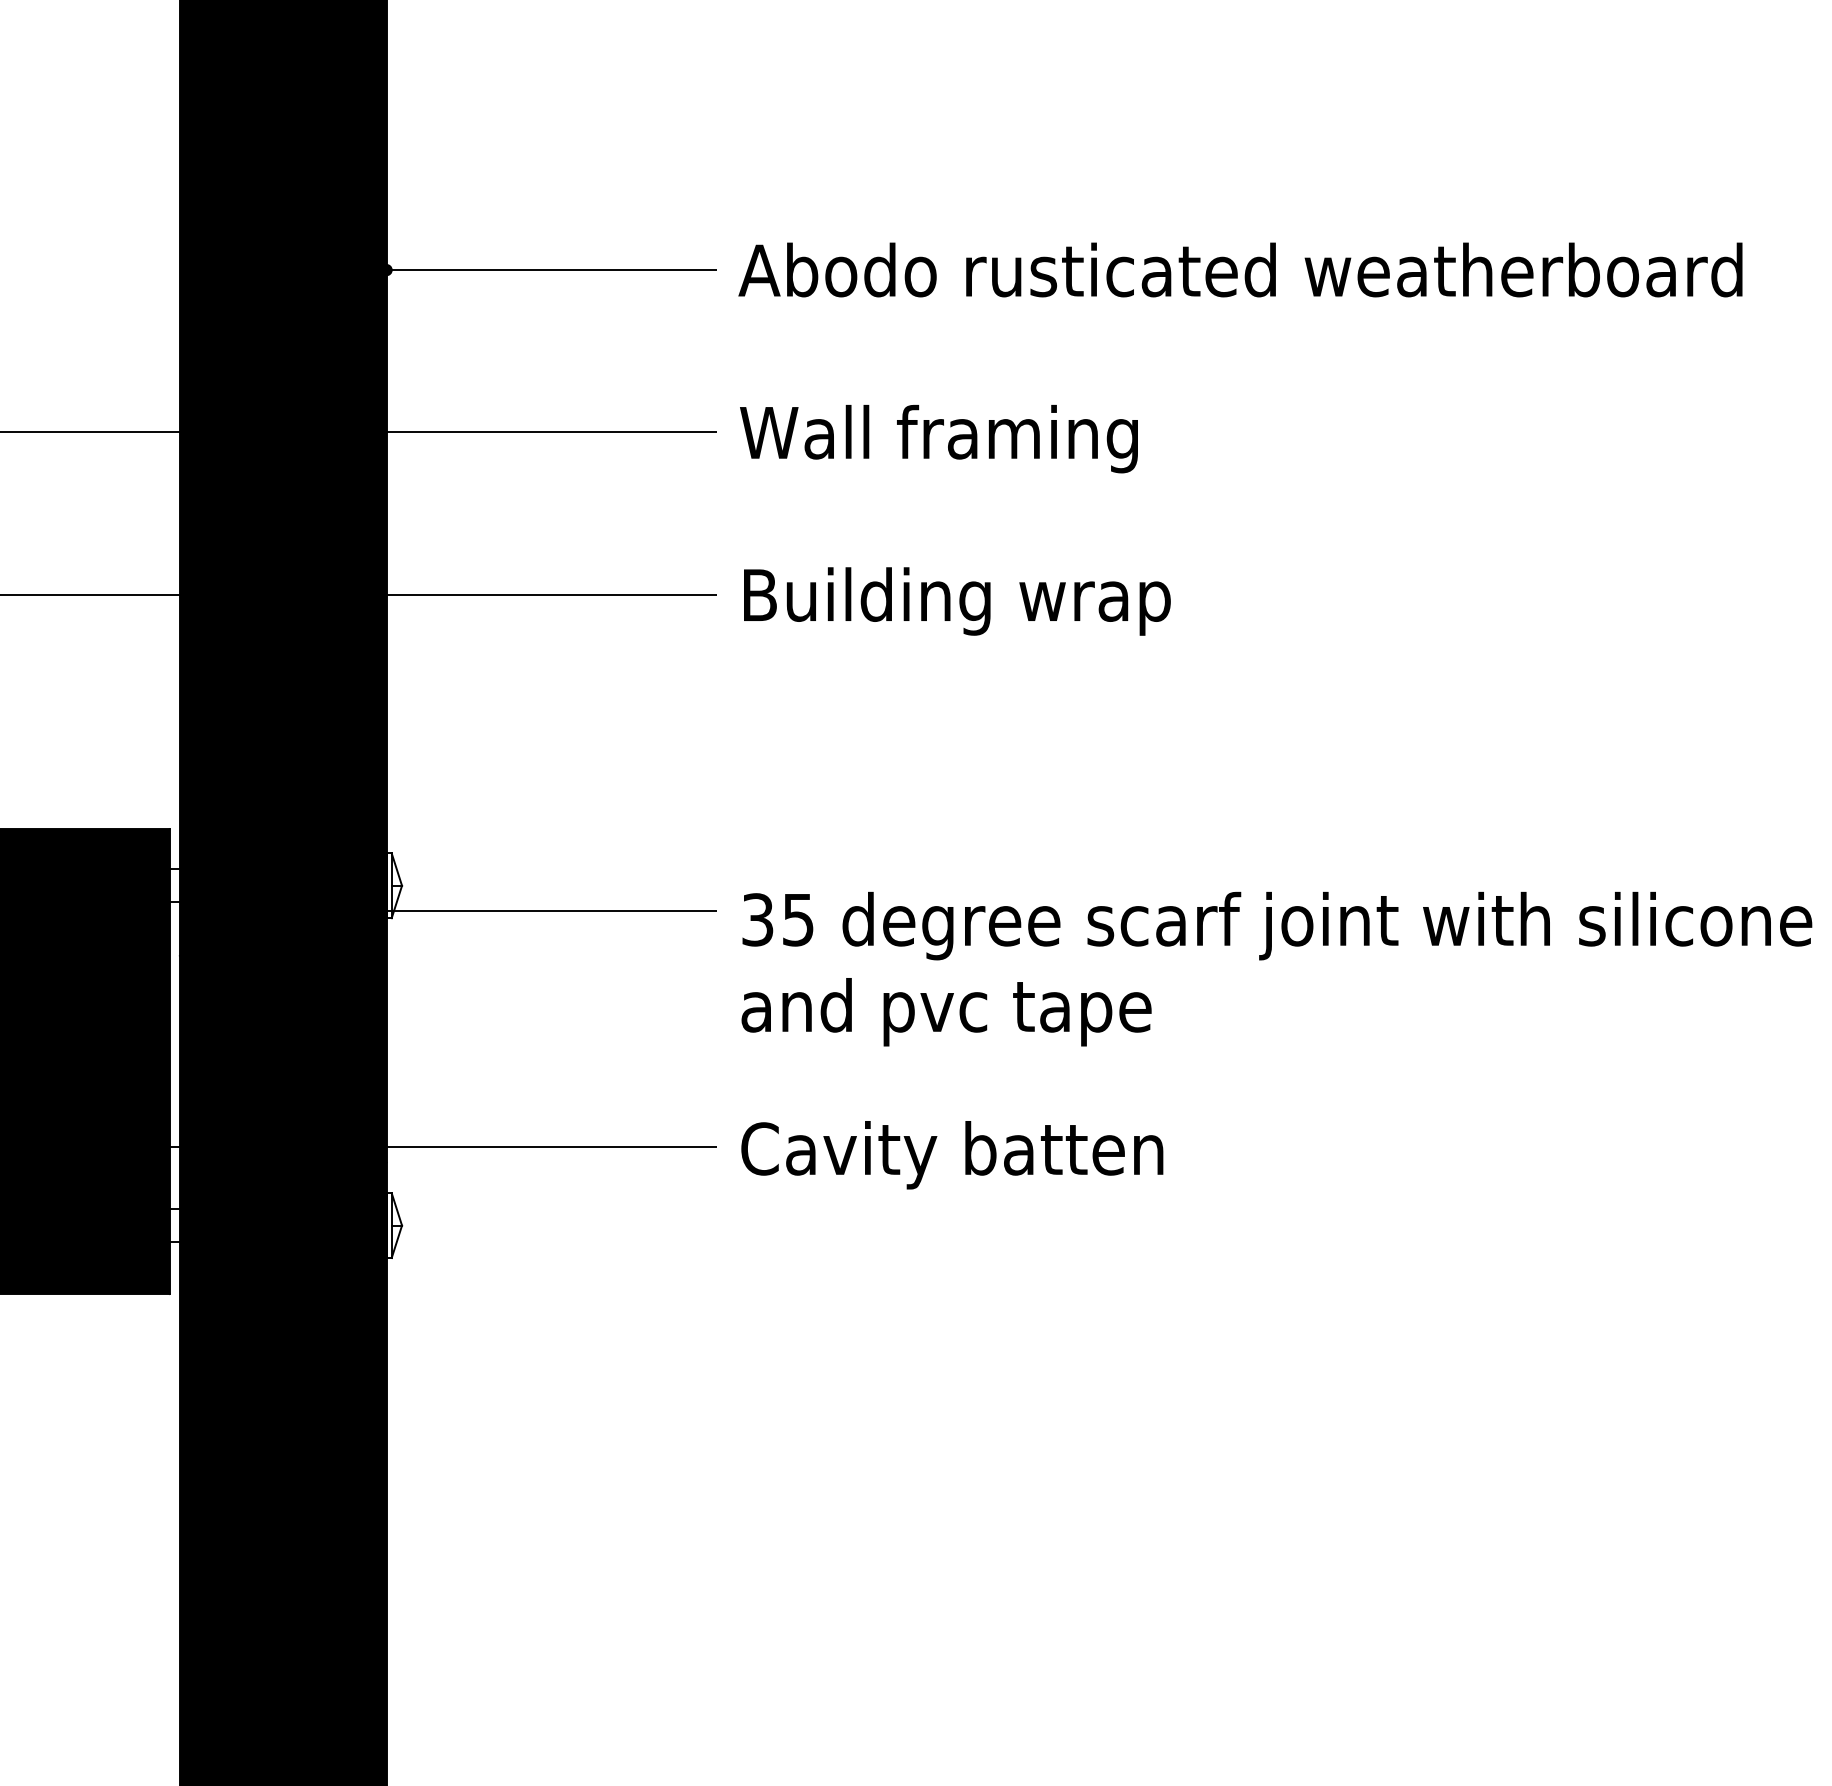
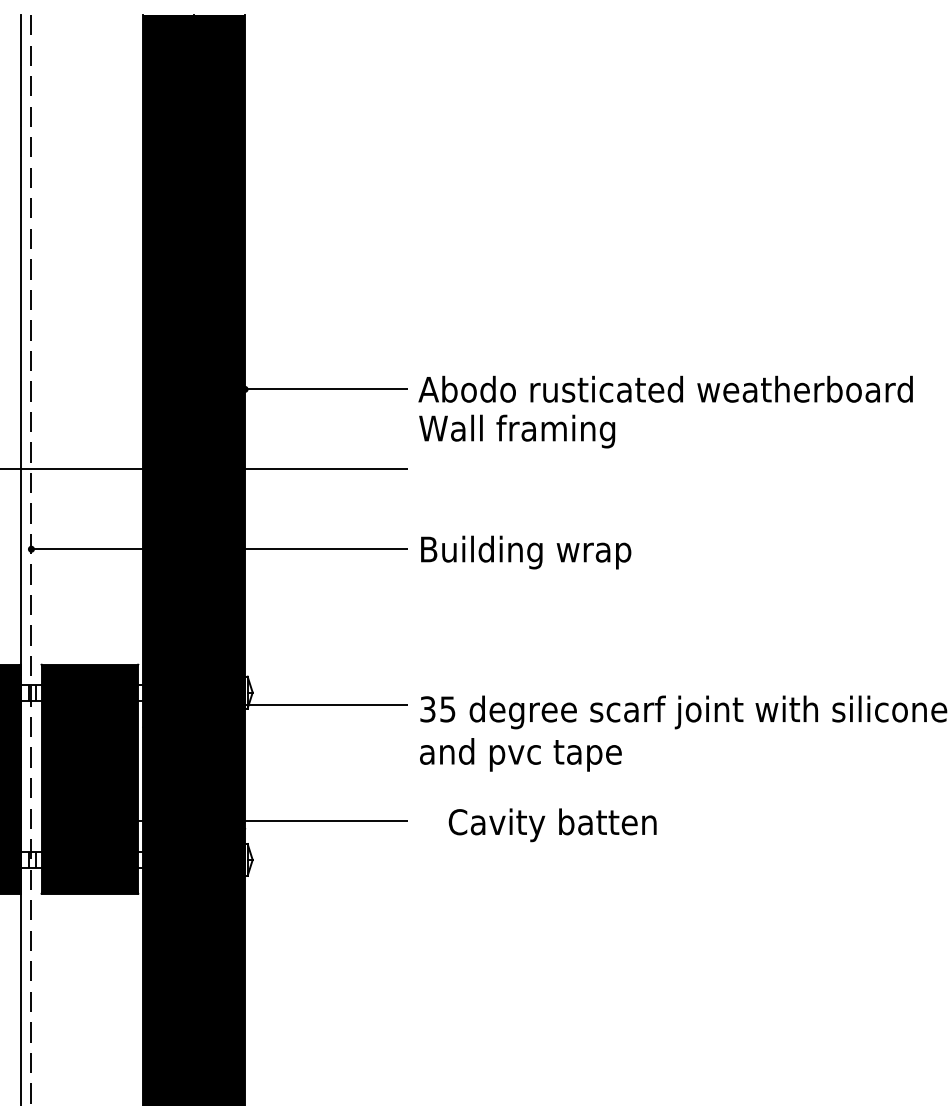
text: (939, 438) -> (517, 431), moved
text: (951, 1155) -> (552, 825), moved

